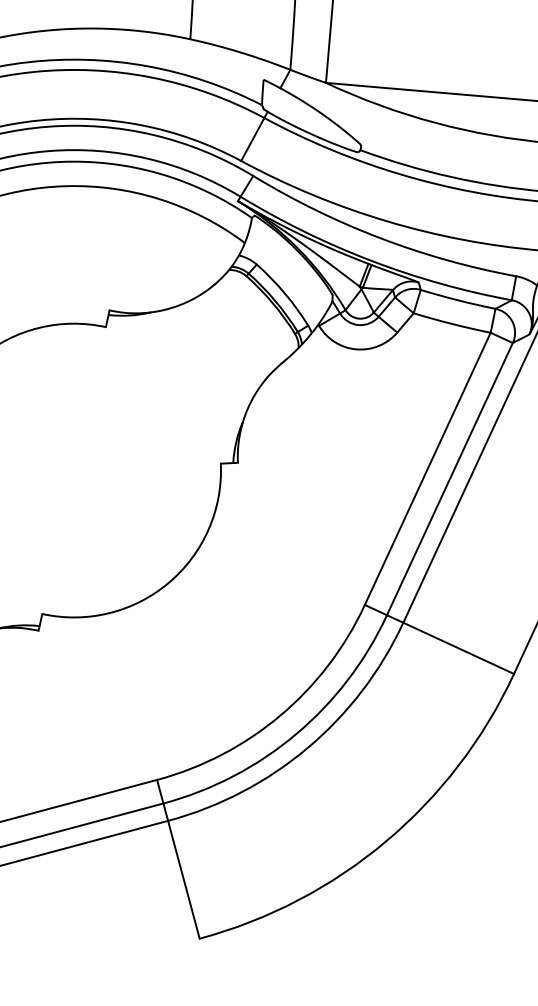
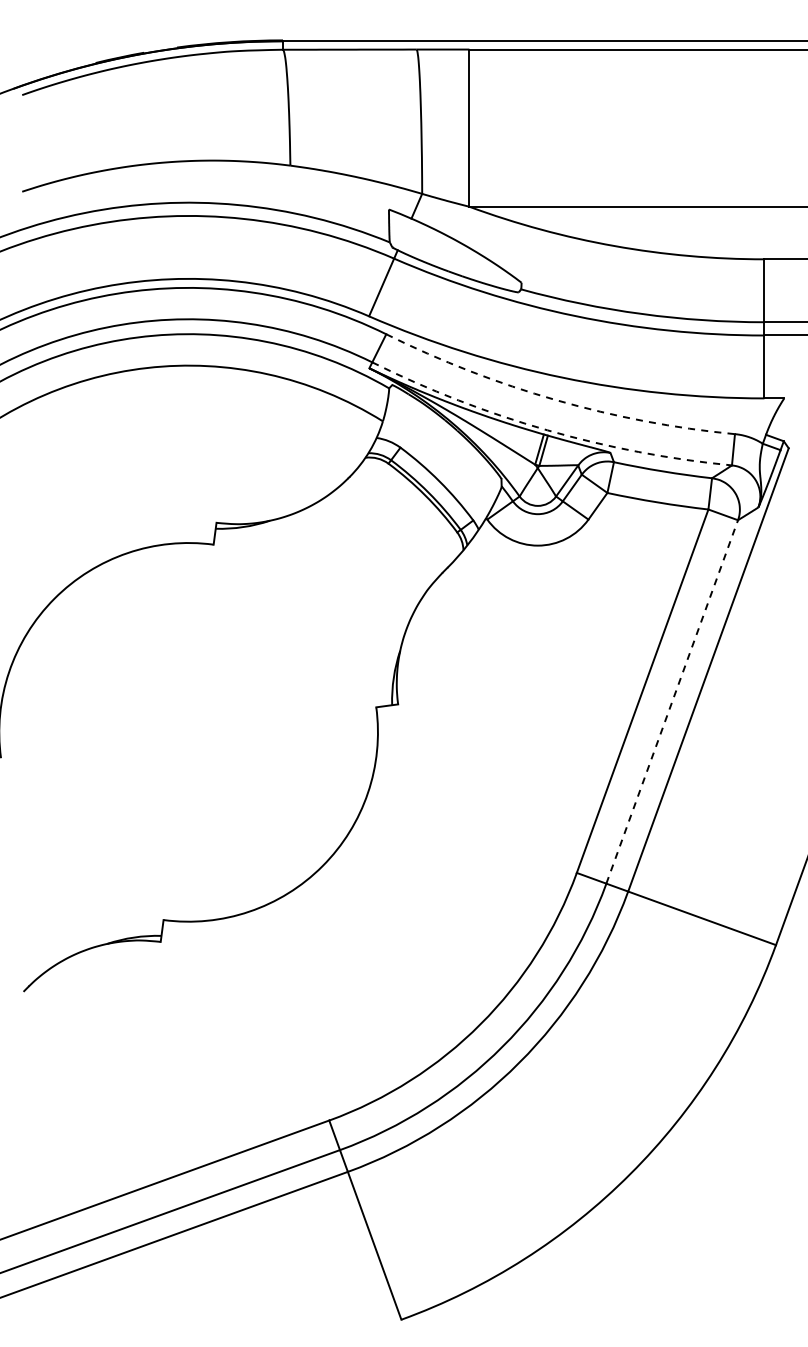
arc: (380, 238) -> (556, 400), solid -> dashed
arc: (371, 261) -> (547, 430), solid -> dashed
line: (450, 478) -> (672, 701), solid -> dashed

